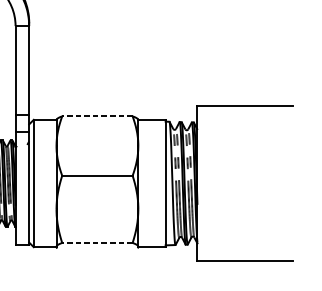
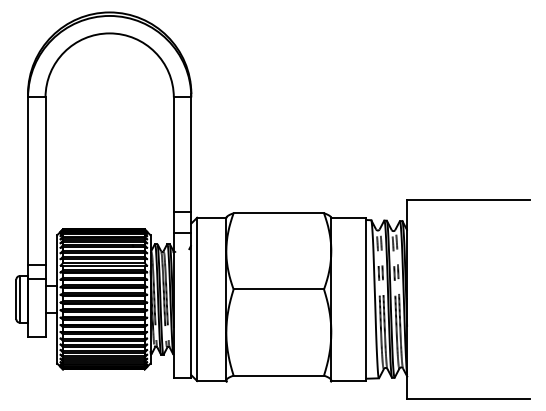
line: (97, 116) -> (278, 213), dashed -> solid
line: (97, 242) -> (278, 375), dashed -> solid

